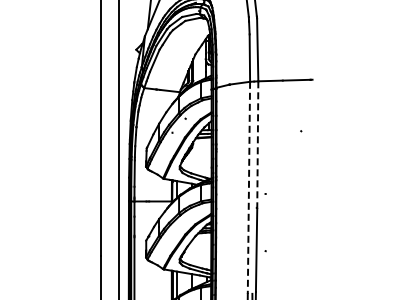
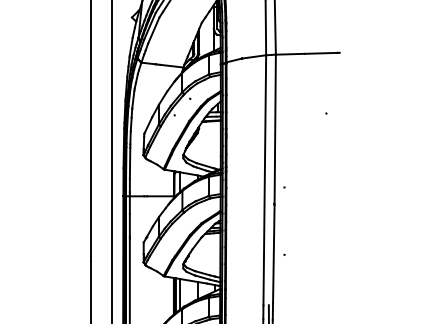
line: (257, 145) -> (274, 130), dashed -> solid
line: (248, 188) -> (264, 181), dashed -> solid

